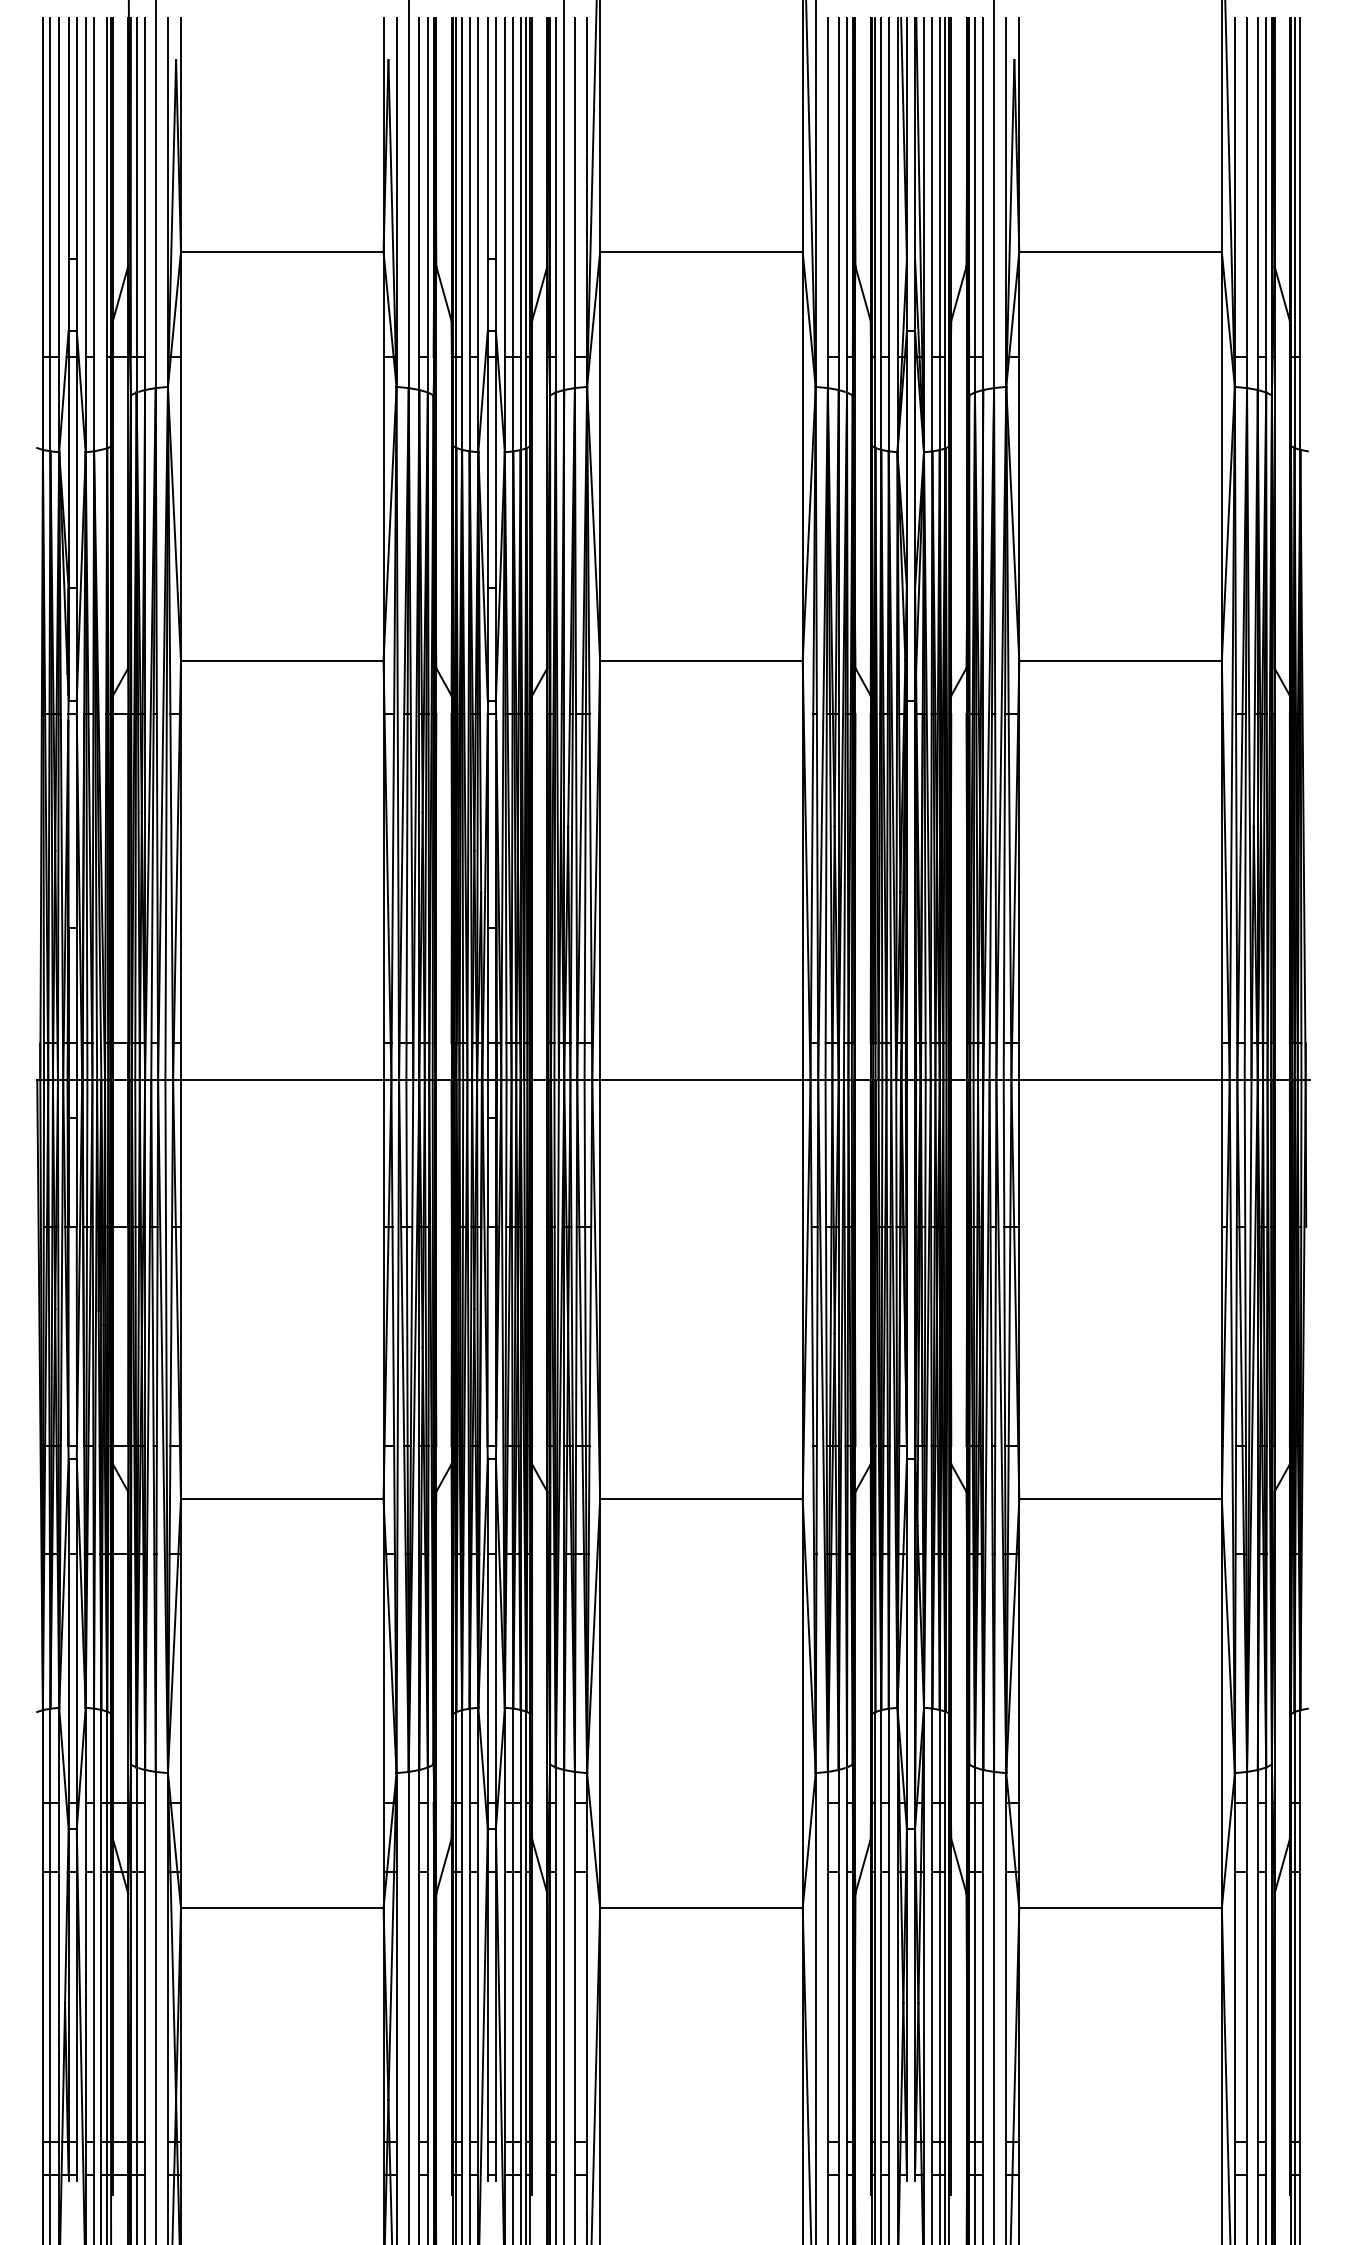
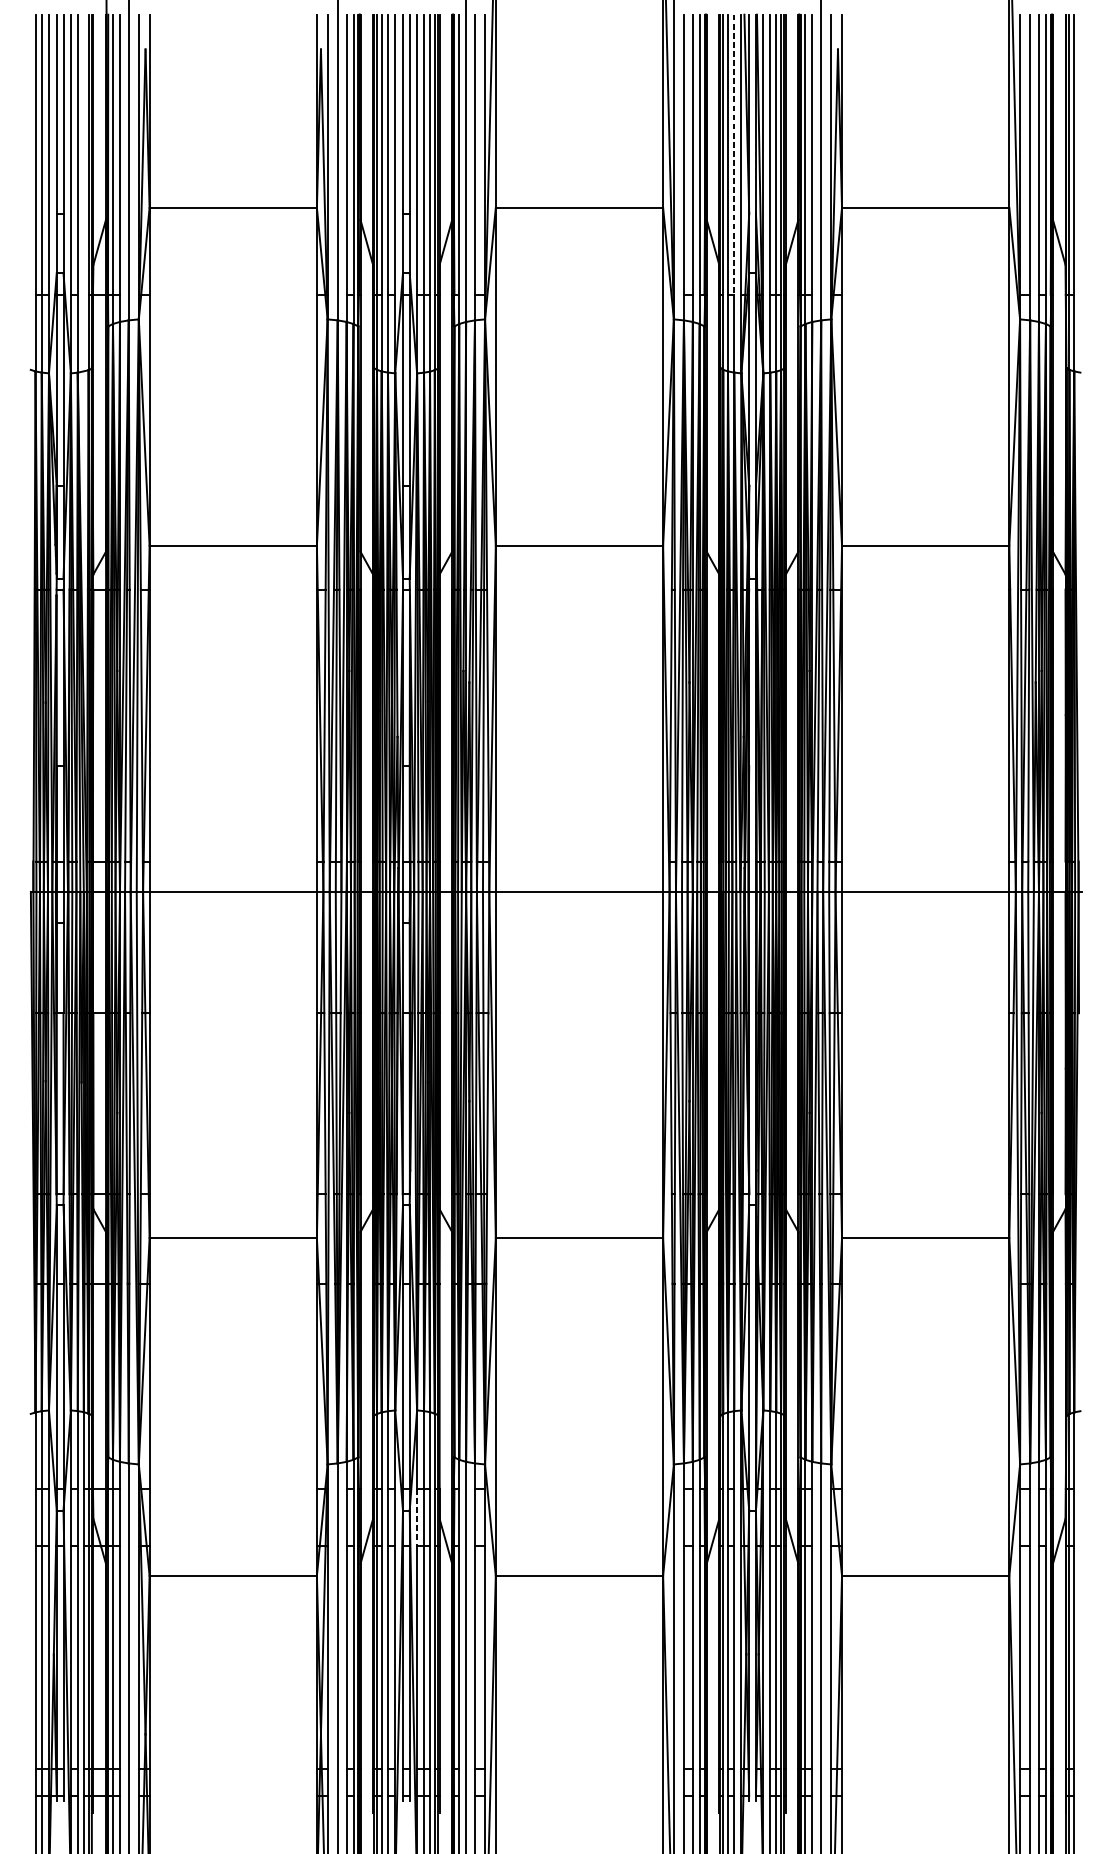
line: (888, 187) -> (734, 154), solid -> dashed
line: (504, 1837) -> (416, 1517), solid -> dashed

